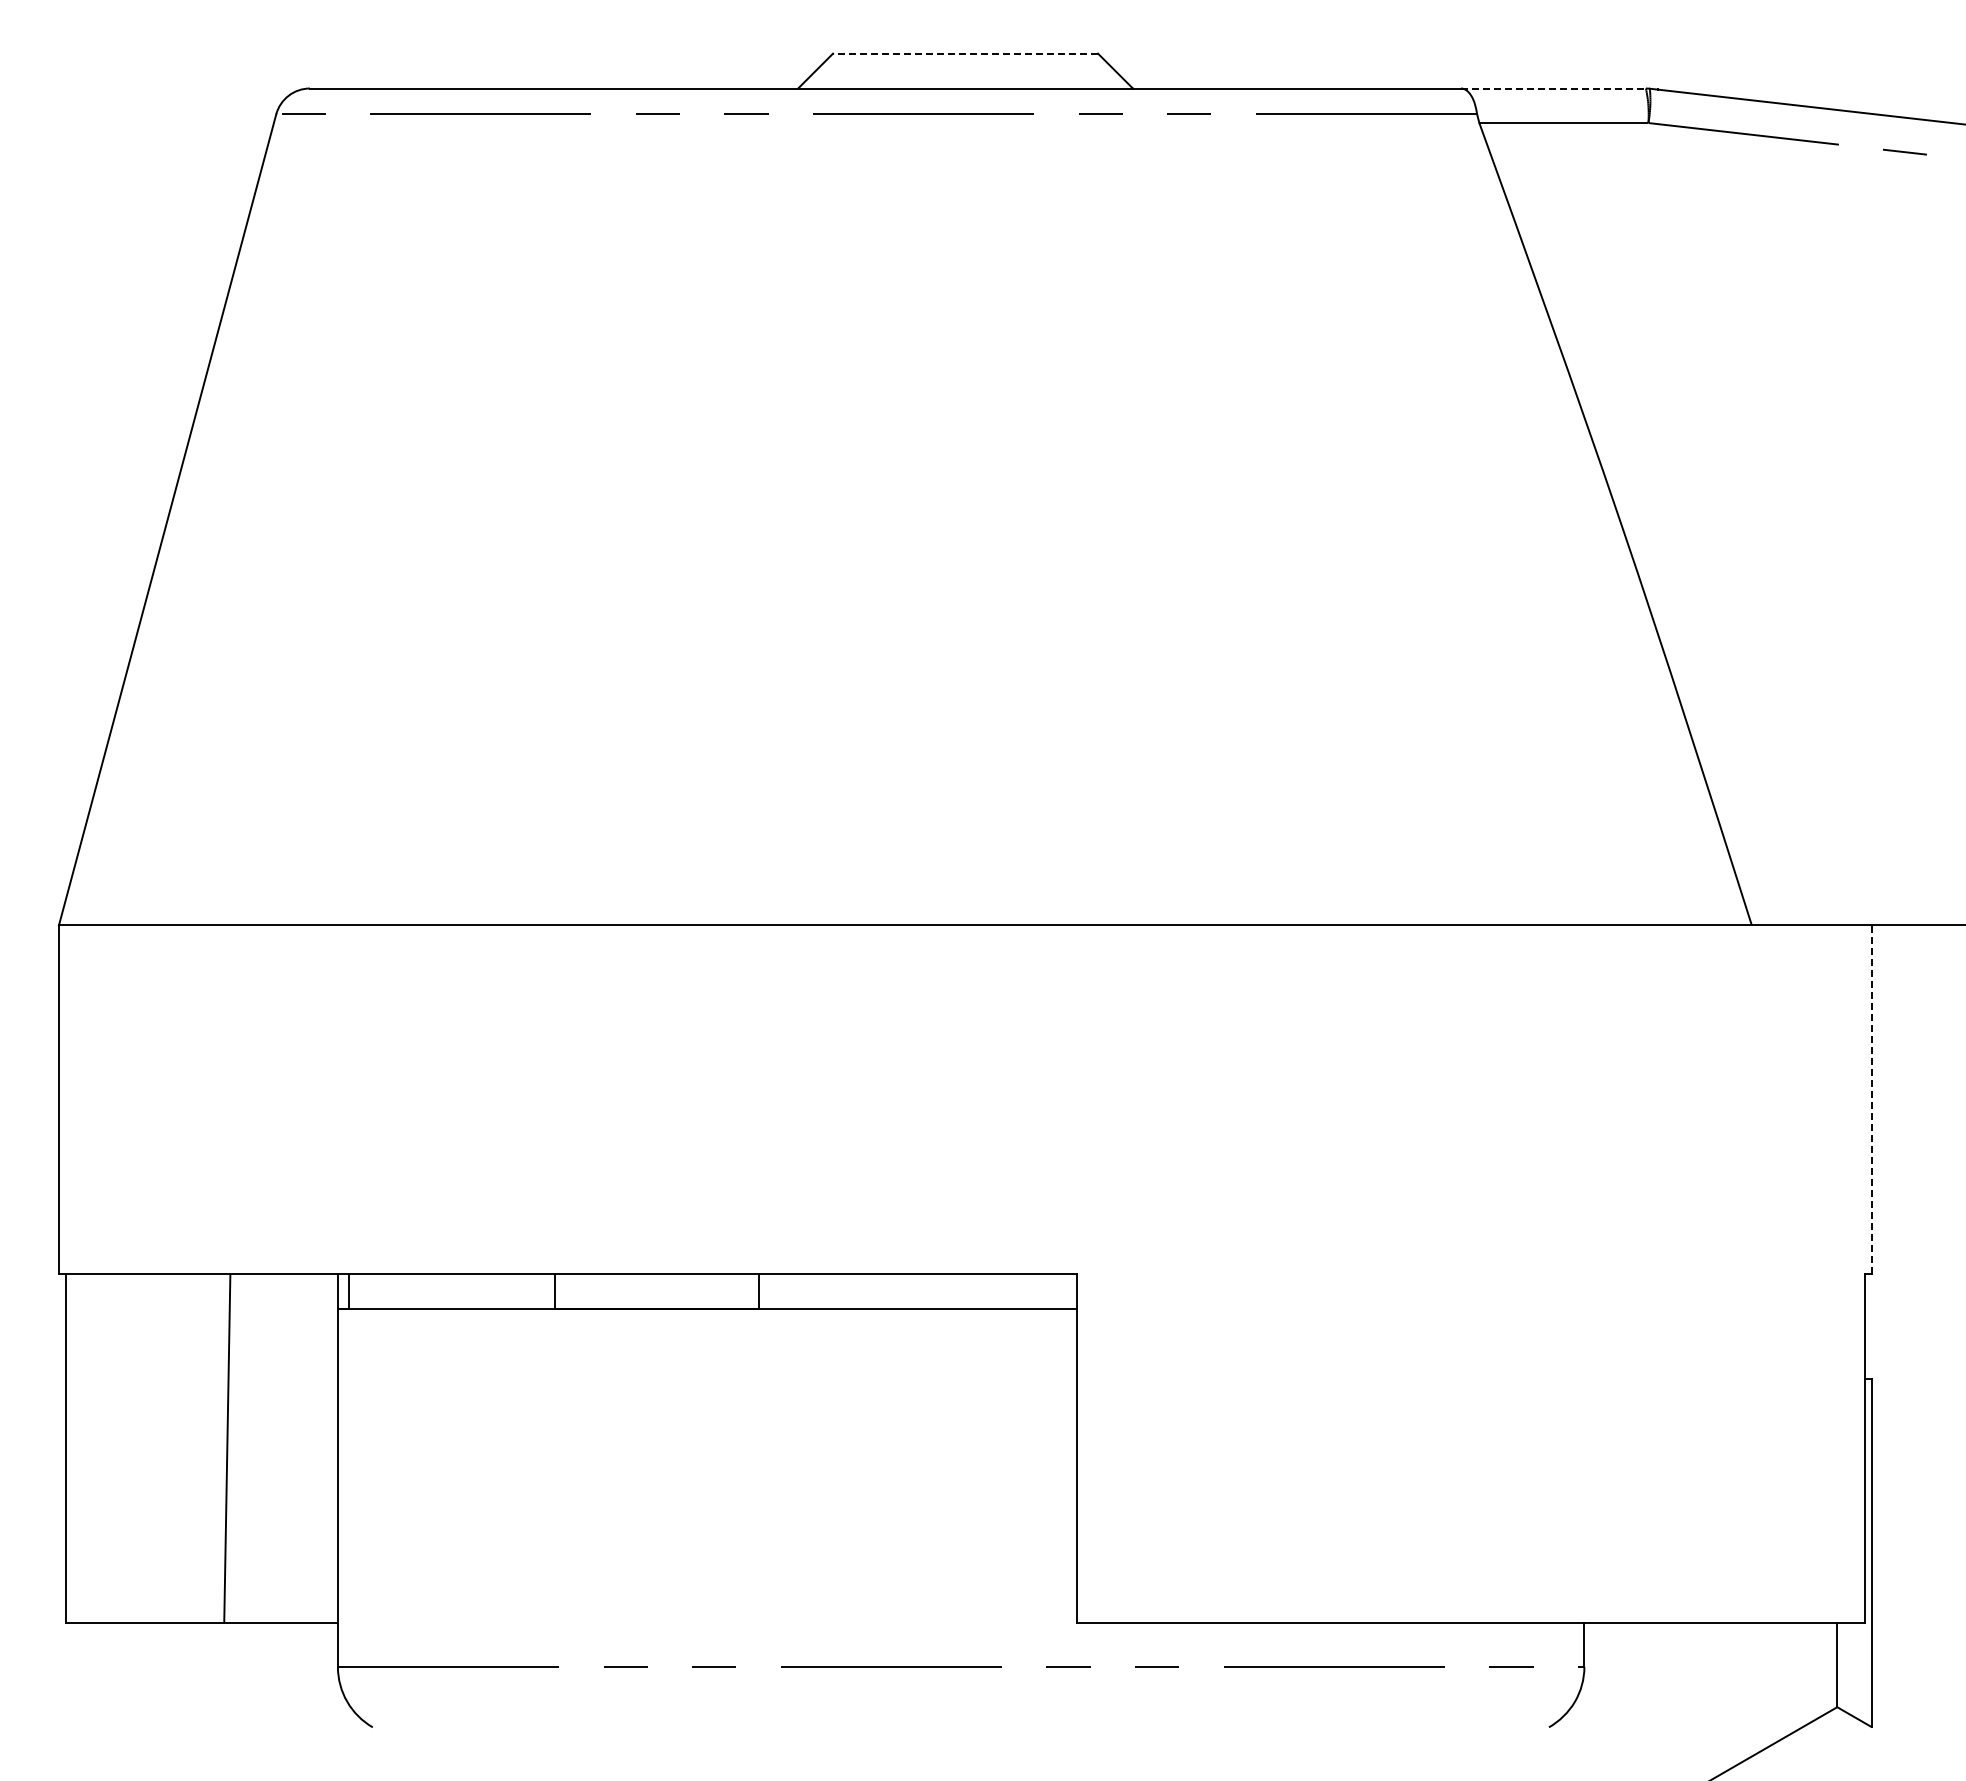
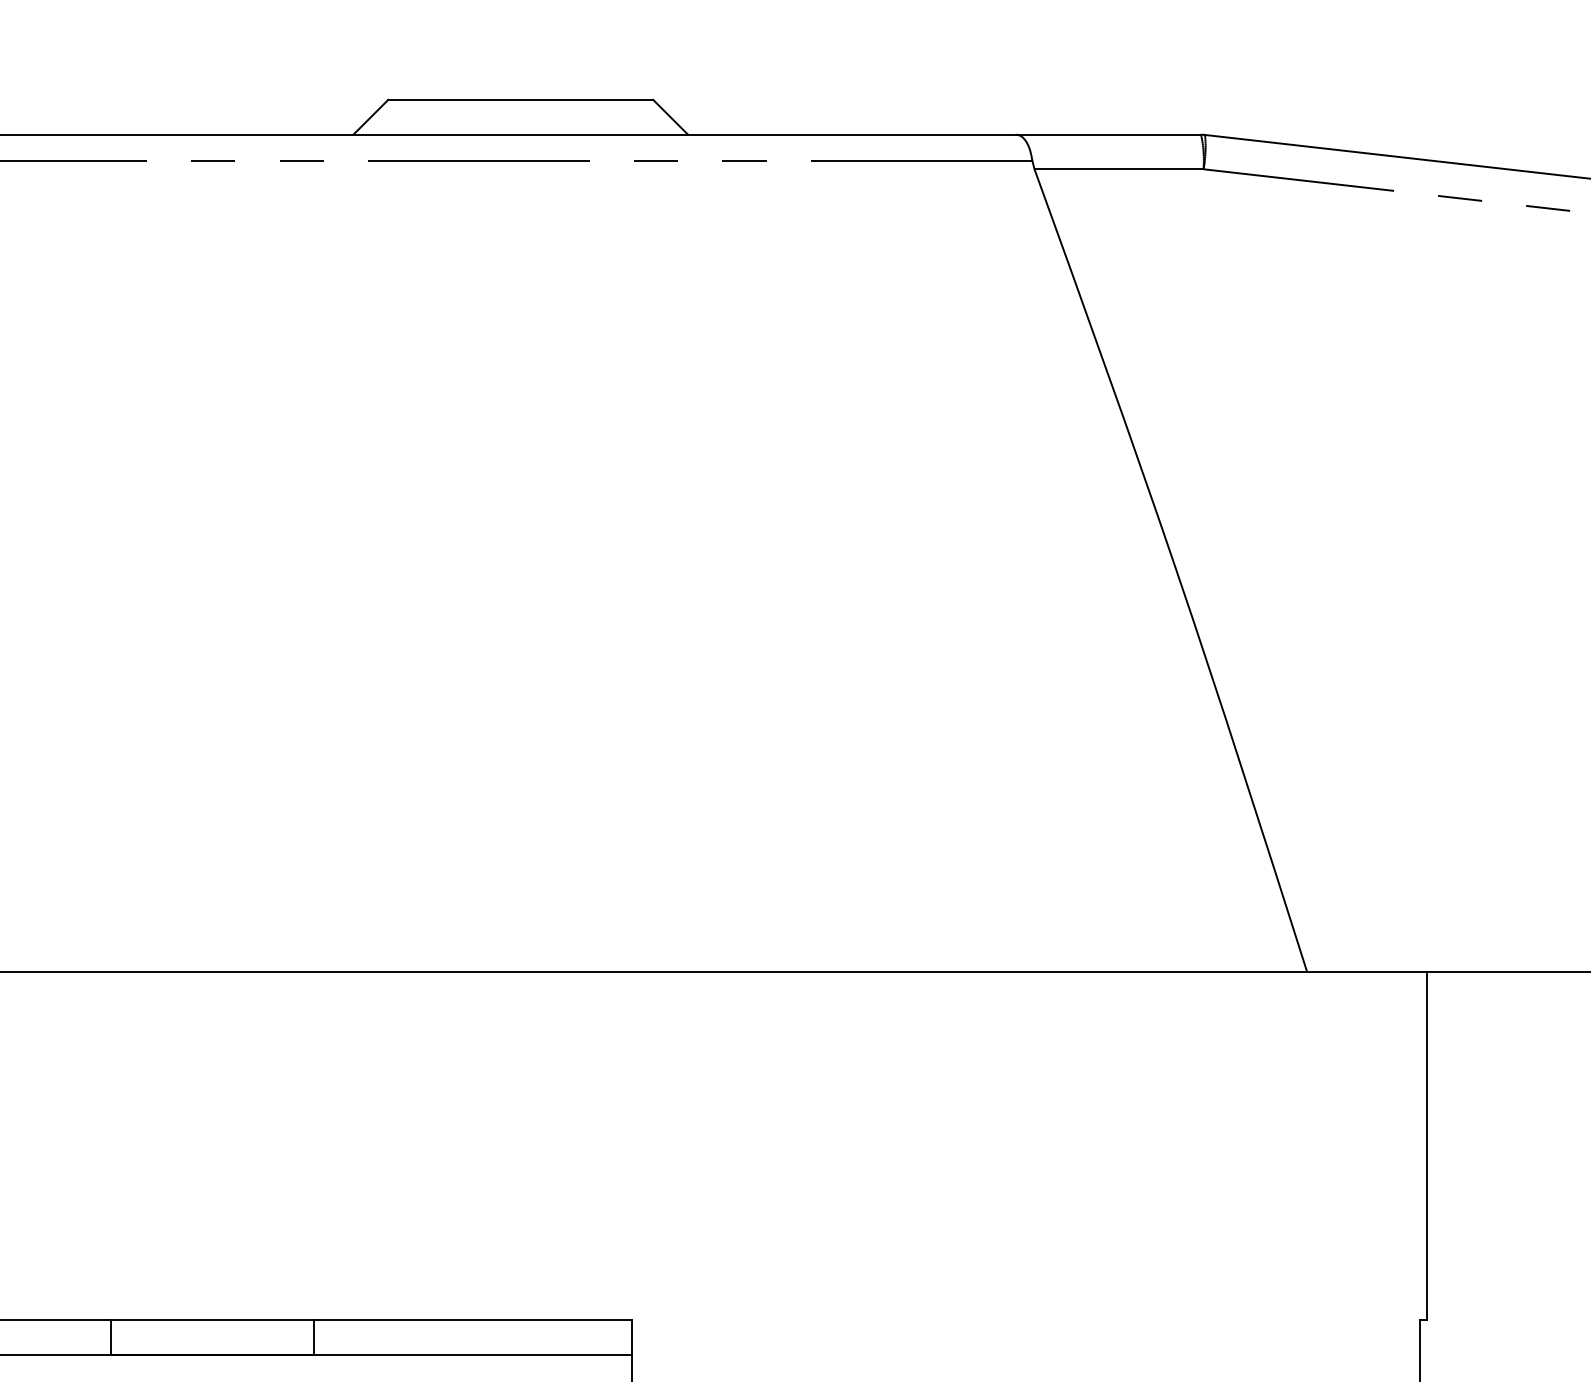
line: (965, 53) -> (520, 99), dashed -> solid
line: (1553, 88) -> (1108, 134), dashed -> solid
line: (1872, 1099) -> (1427, 1145), dashed -> solid

